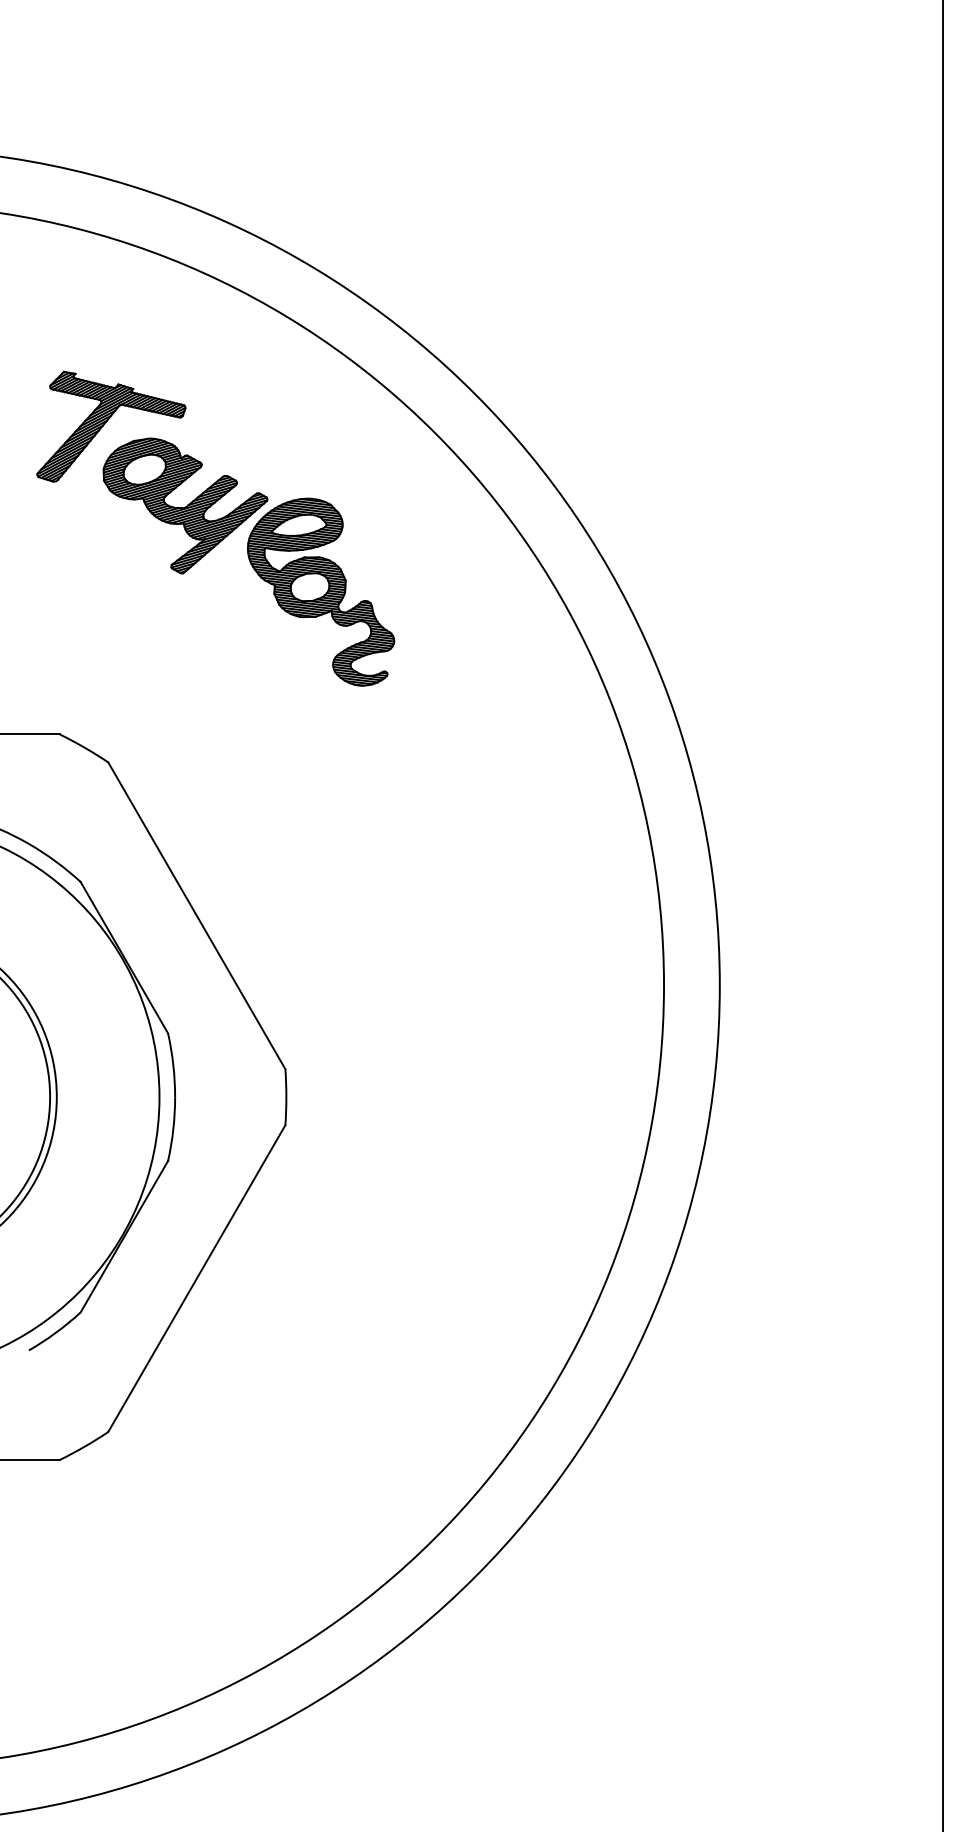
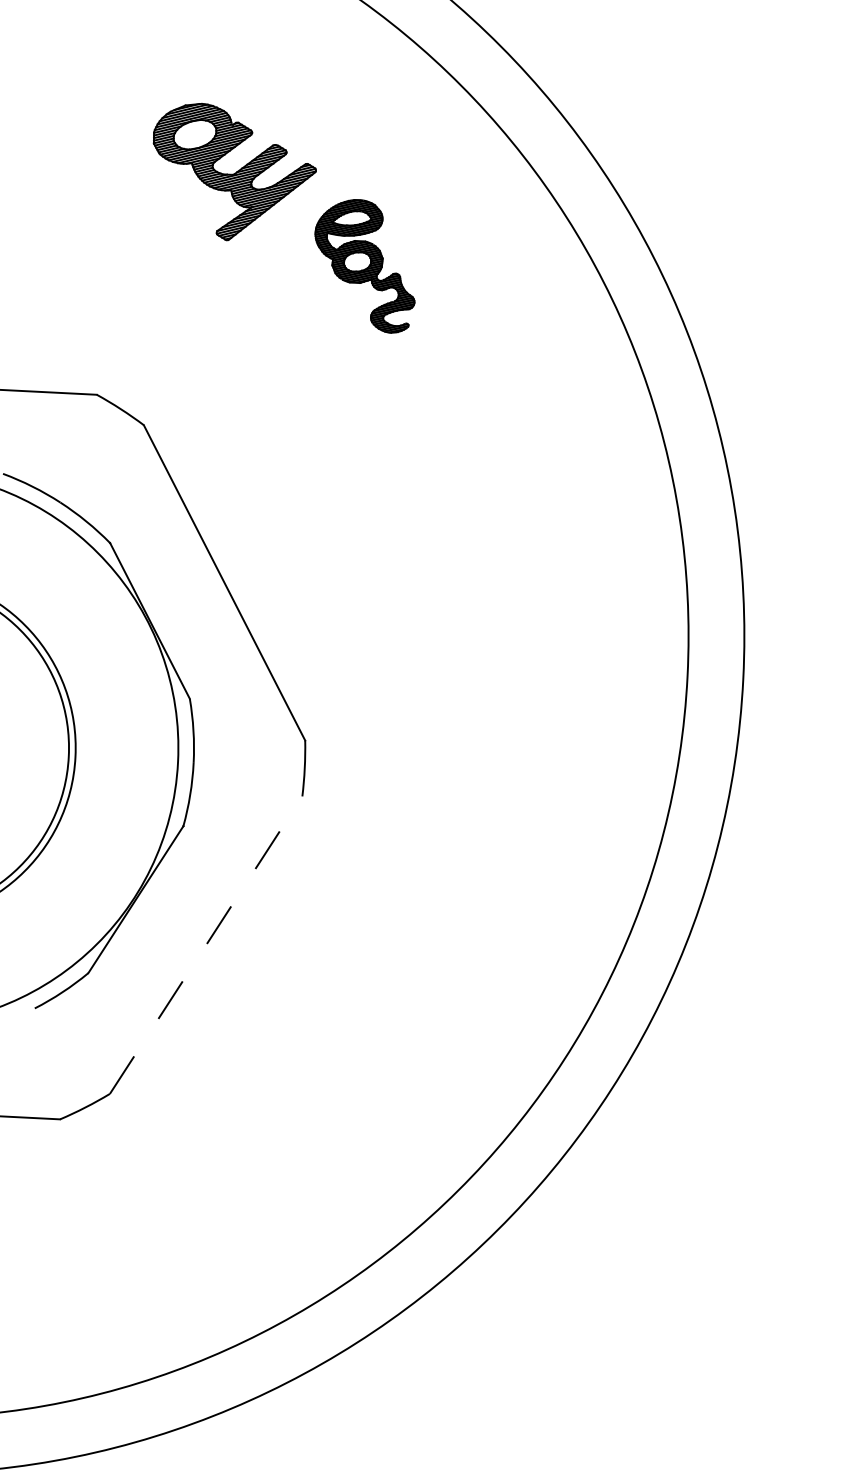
part: (105, 424) -> (158, 87), removed
part: (321, 591) -> (365, 265), size x0.7
line: (197, 1278) -> (206, 945), solid -> dashed

